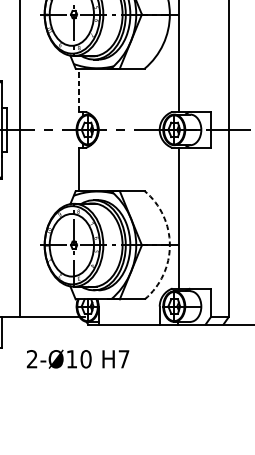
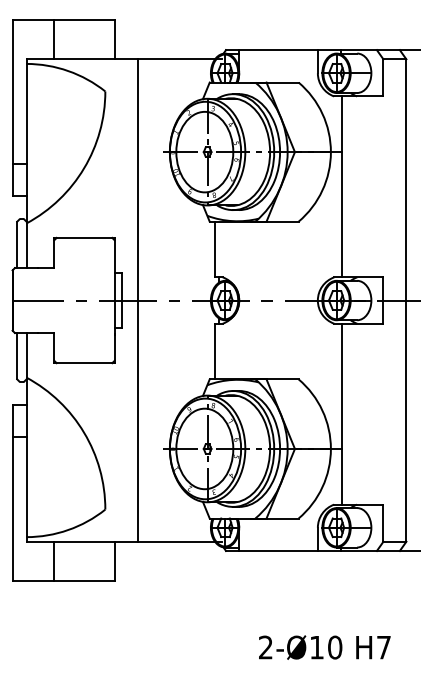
line: (79, 90) -> (214, 249), dashed -> solid
arc: (169, 244) -> (330, 448), dashed -> solid
text: (77, 359) -> (324, 647), moved

